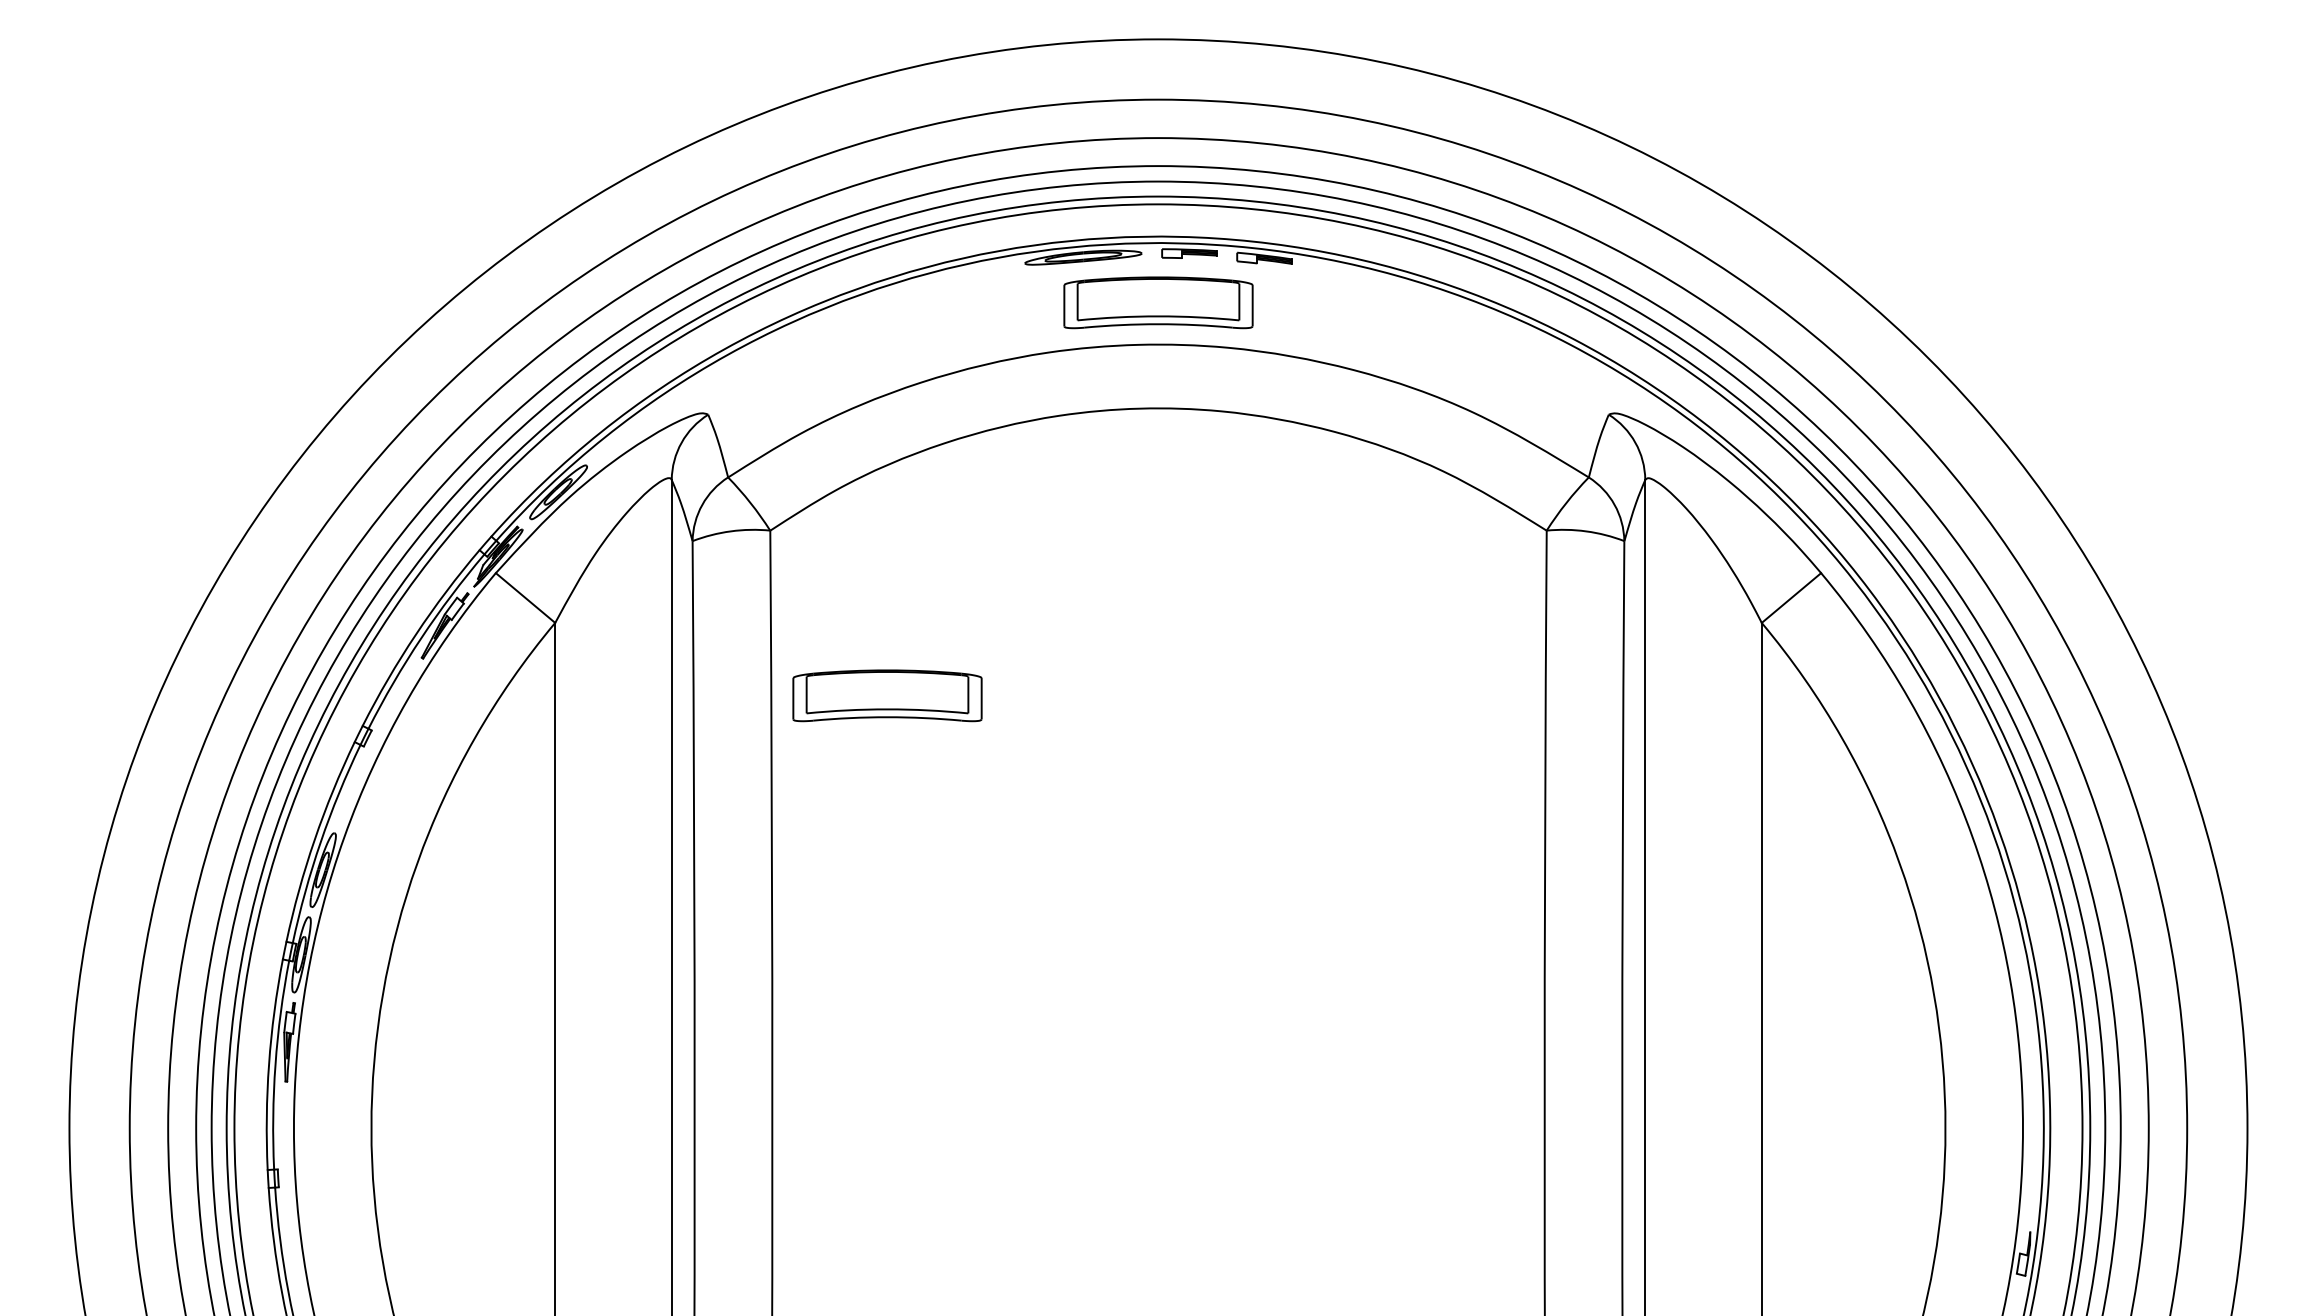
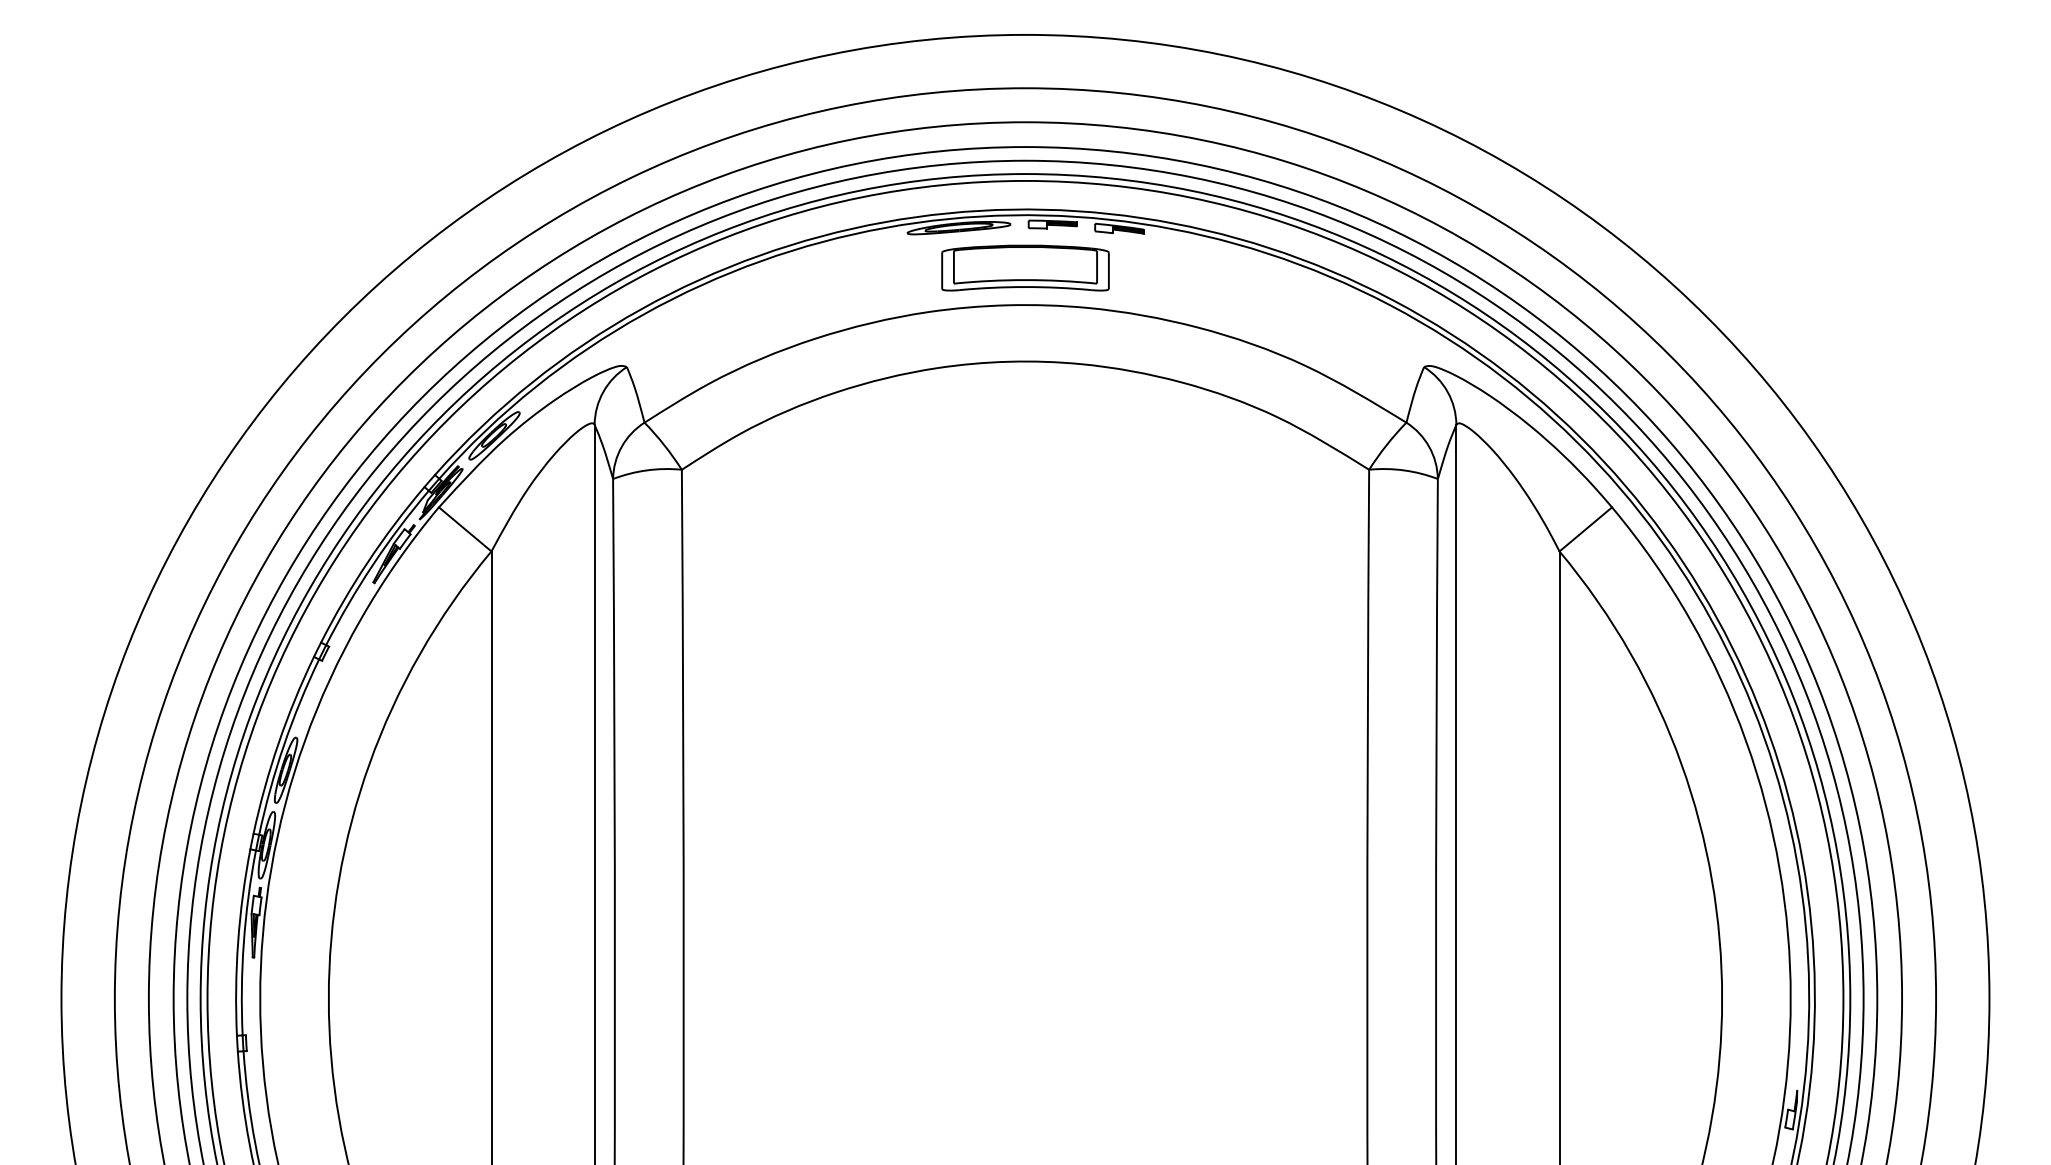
part: (887, 695) -> (785, 615), removed

